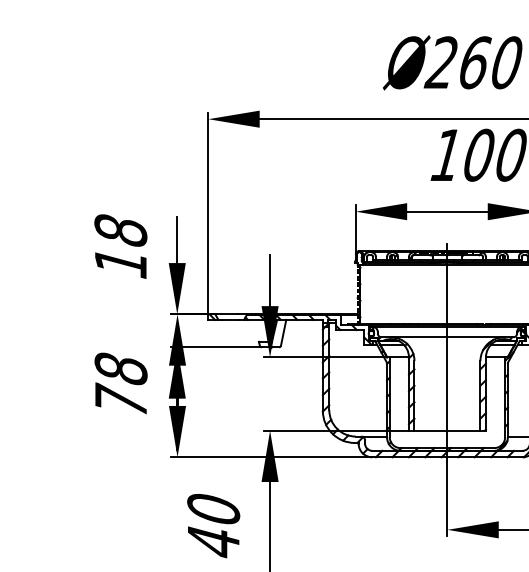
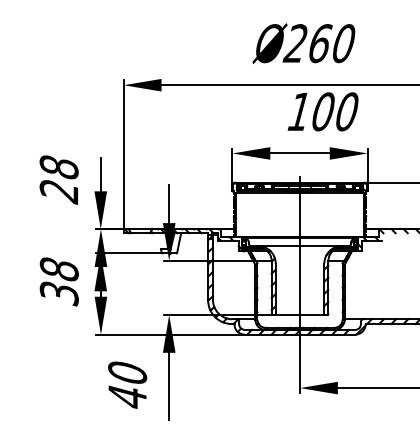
text: (119, 264) -> (58, 192), 18 -> 28
text: (119, 400) -> (58, 292), 78 -> 38

